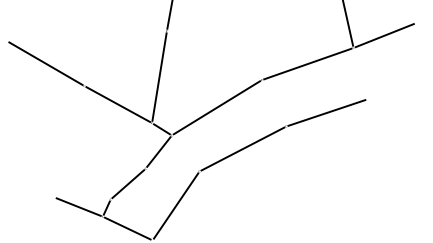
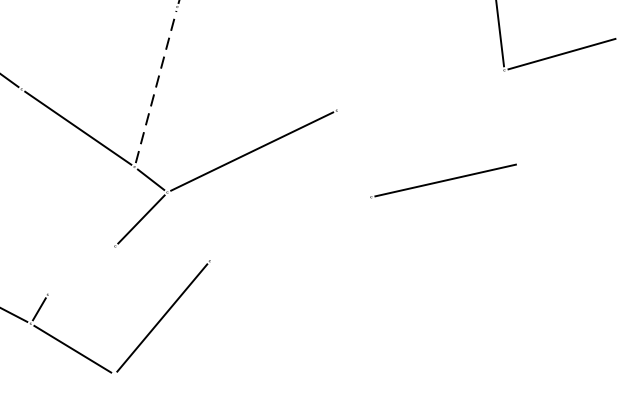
line: (307, 63) -> (420, 89), removed
line: (159, 76) -> (156, 85), solid -> dashed
line: (242, 148) -> (290, 228), removed
line: (128, 184) -> (81, 271), removed

